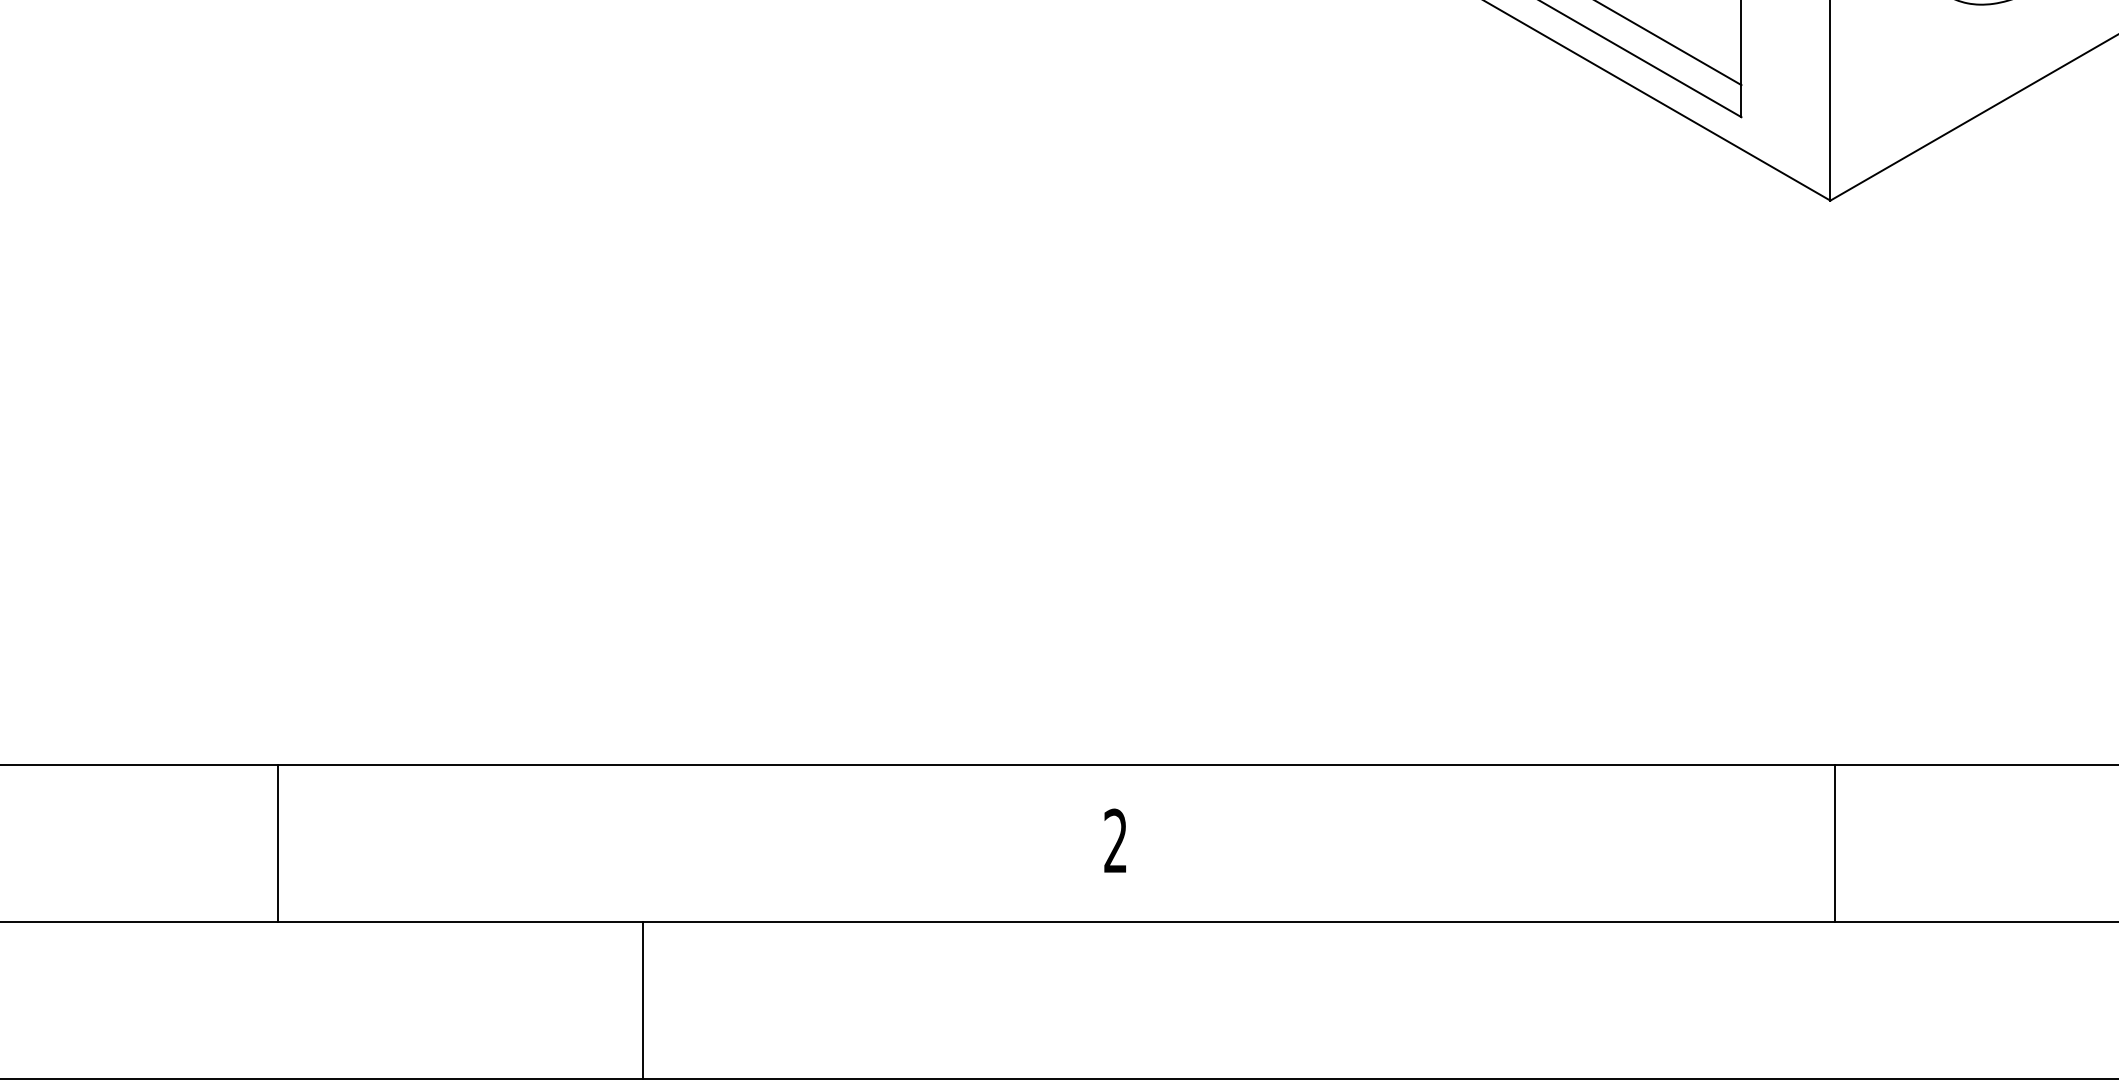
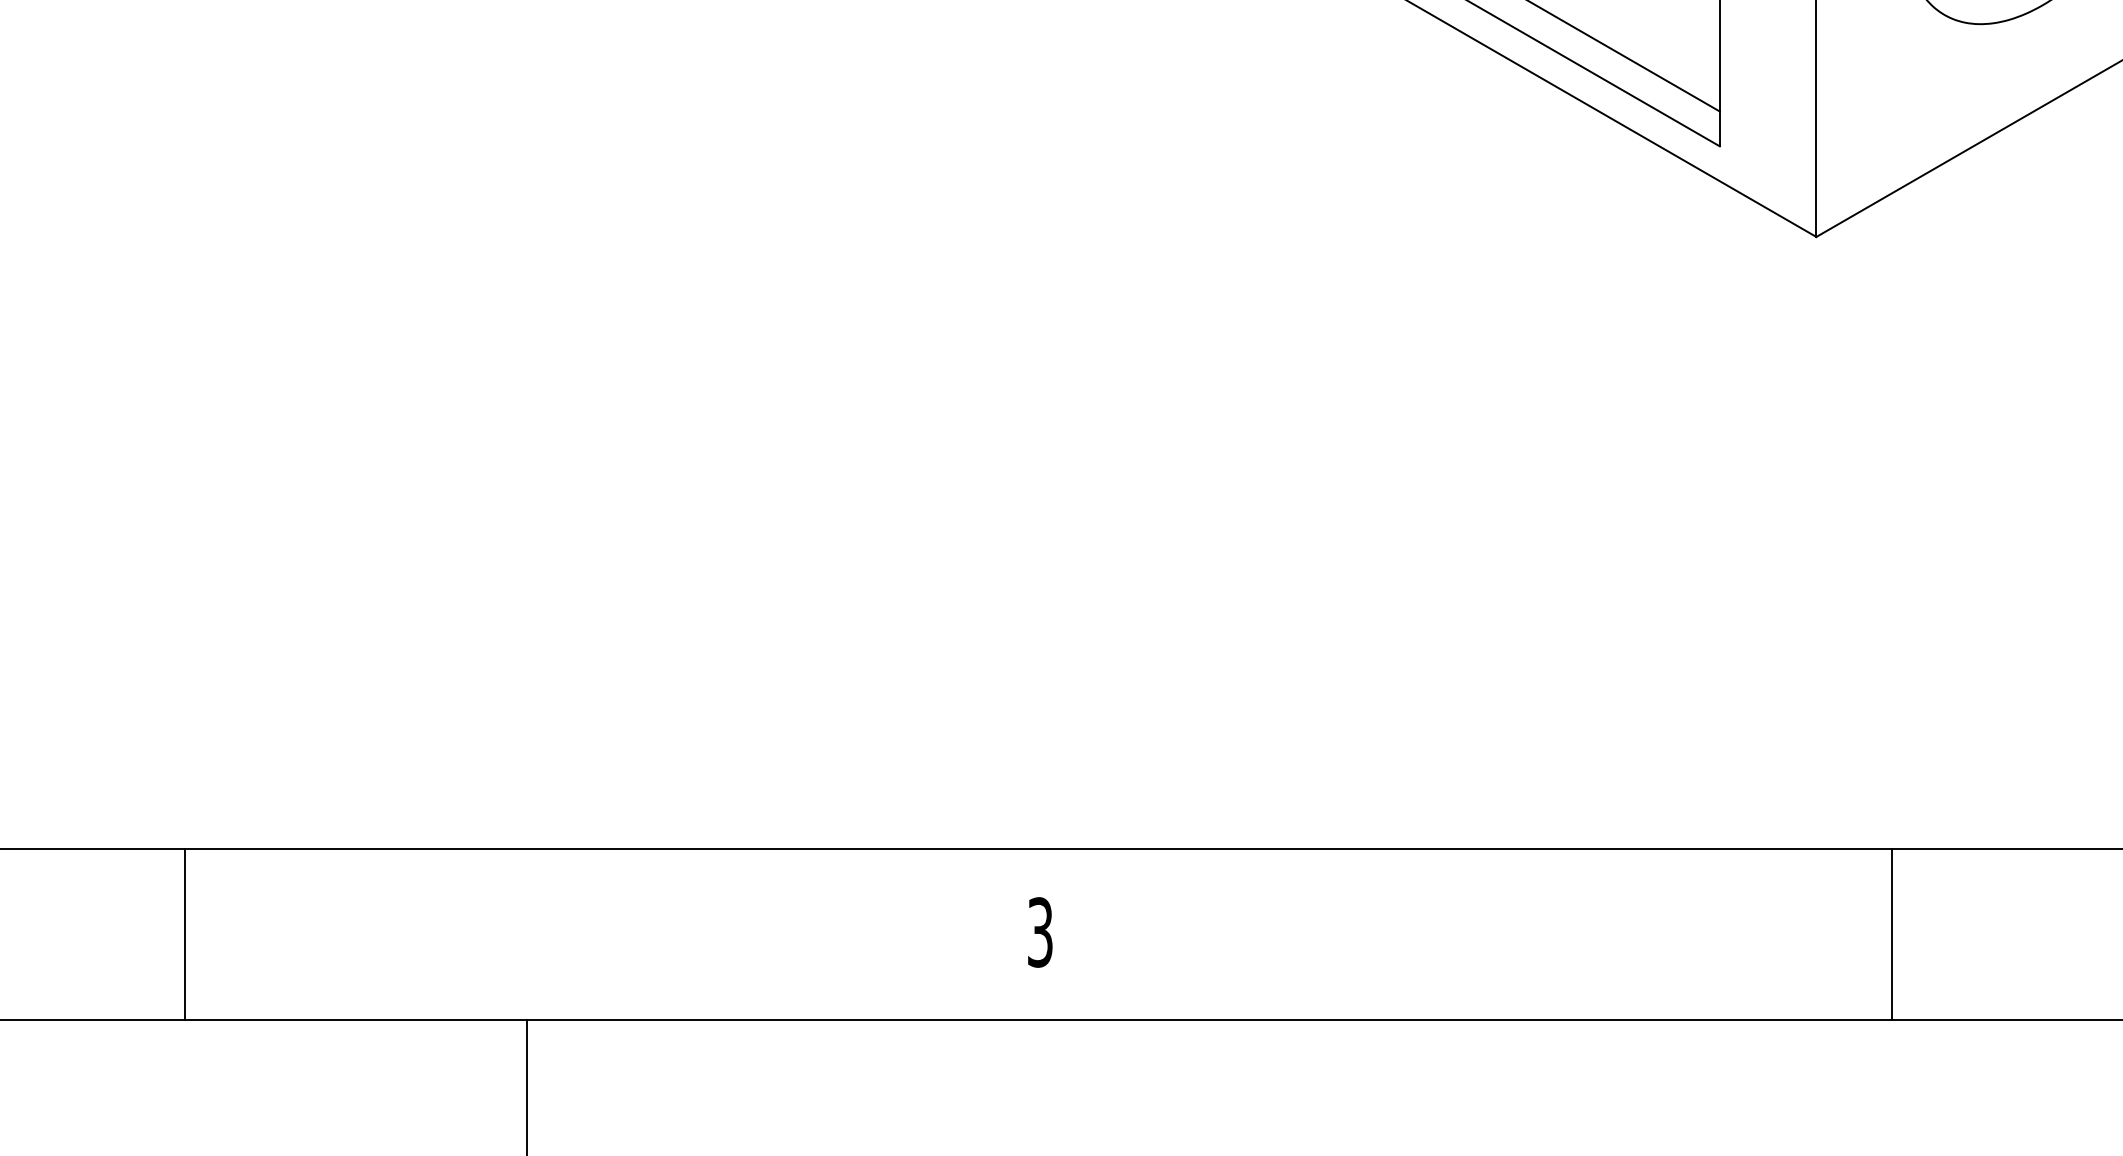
text: (1115, 840) -> (1040, 931), 2 -> 3
line: (278, 842) -> (185, 933), moved
line: (1835, 842) -> (1892, 933), moved

